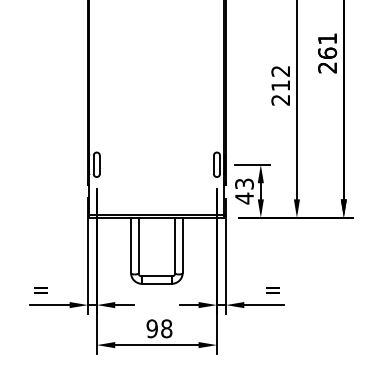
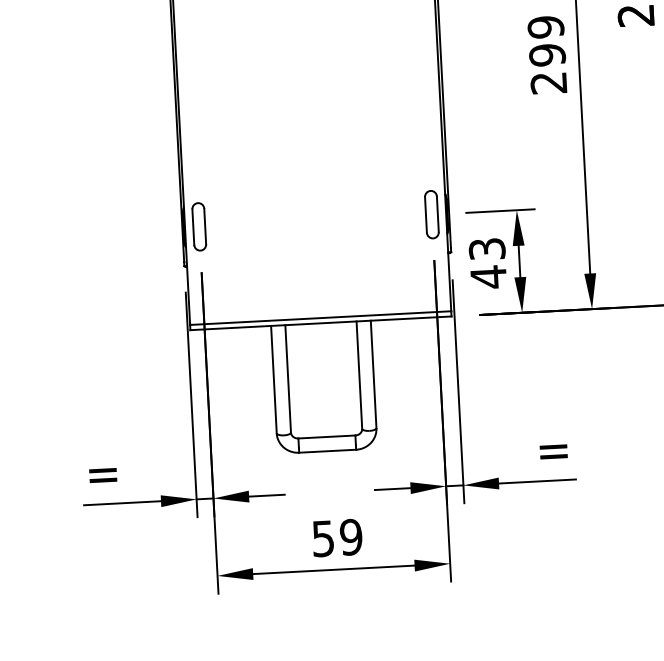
text: (280, 78) -> (546, 41), 212 -> 299
text: (159, 328) -> (337, 537), 98 -> 59

